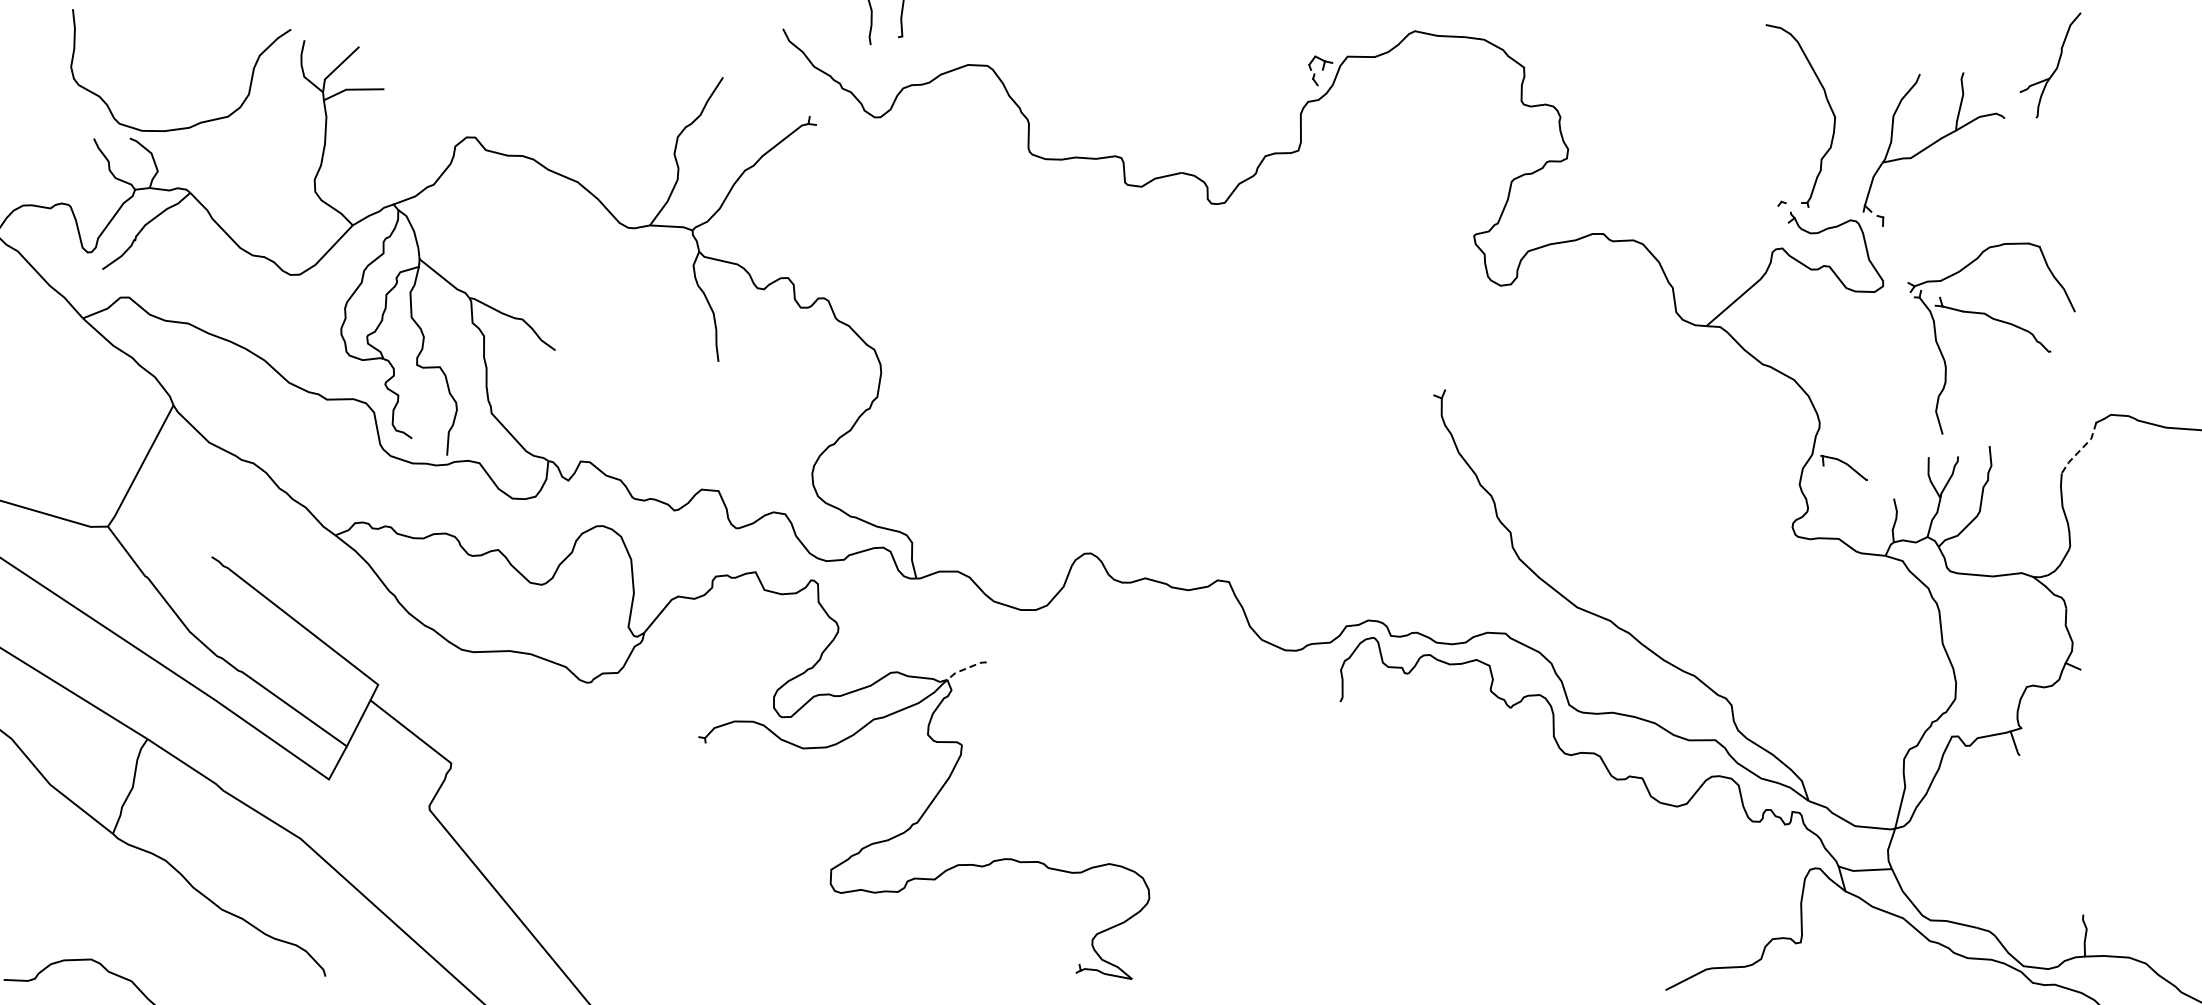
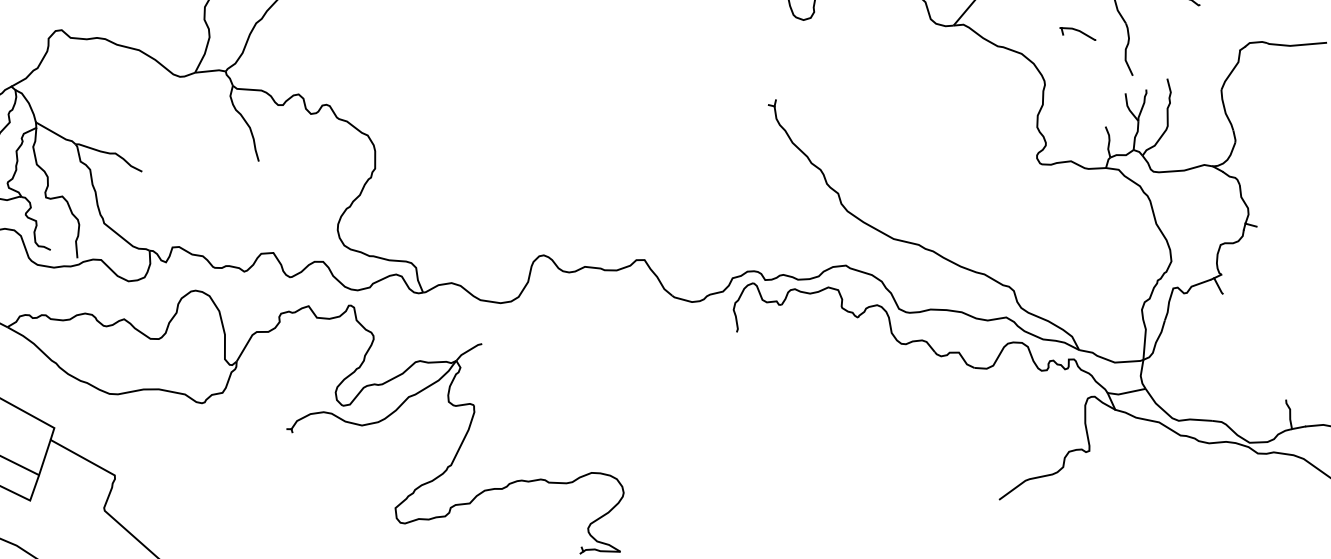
line: (2080, 449) -> (1232, 70), dashed -> solid
part: (1843, 467) -> (1077, 33), moved
line: (965, 668) -> (467, 350), dashed -> solid

